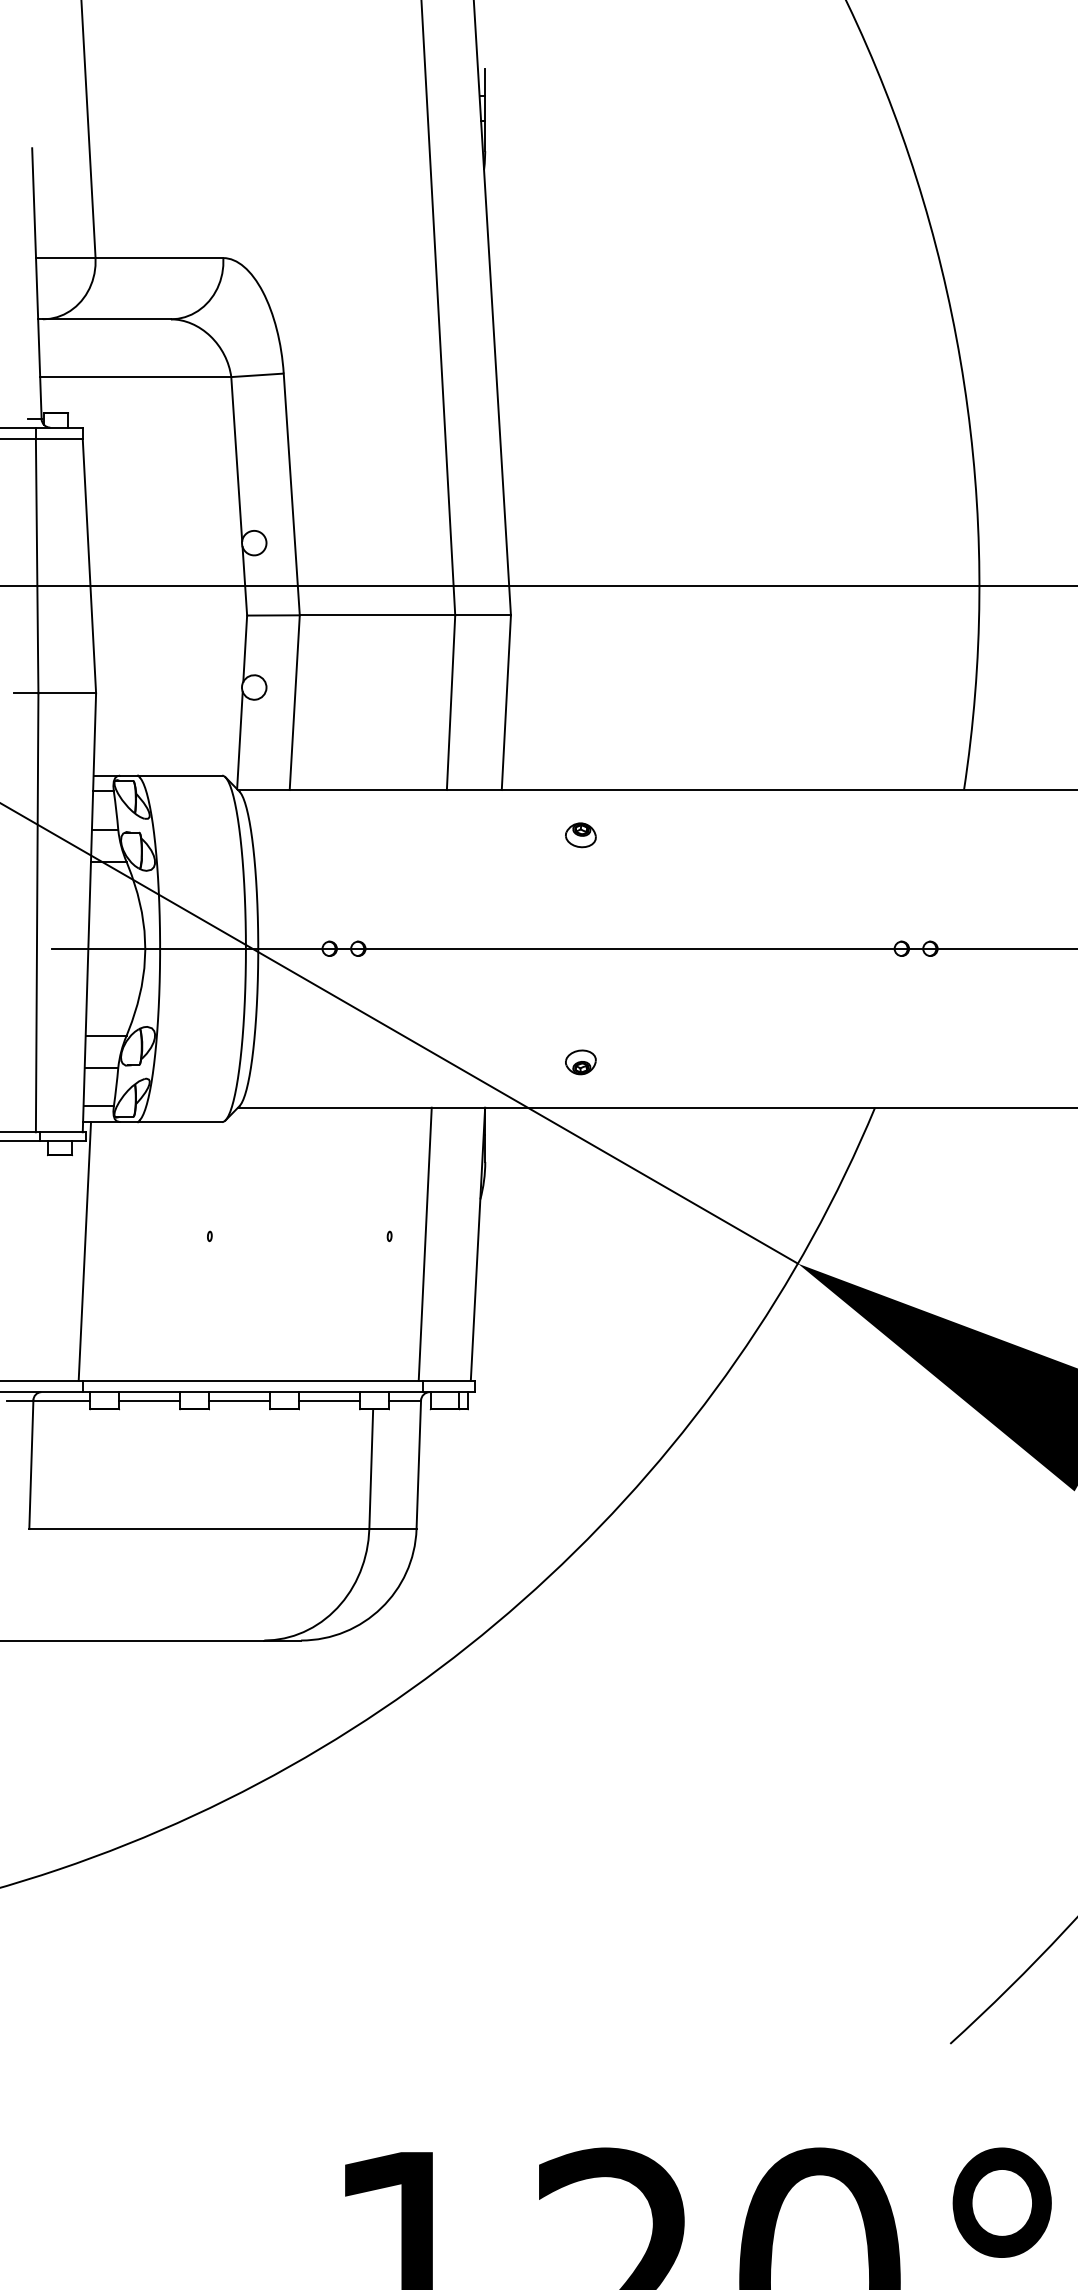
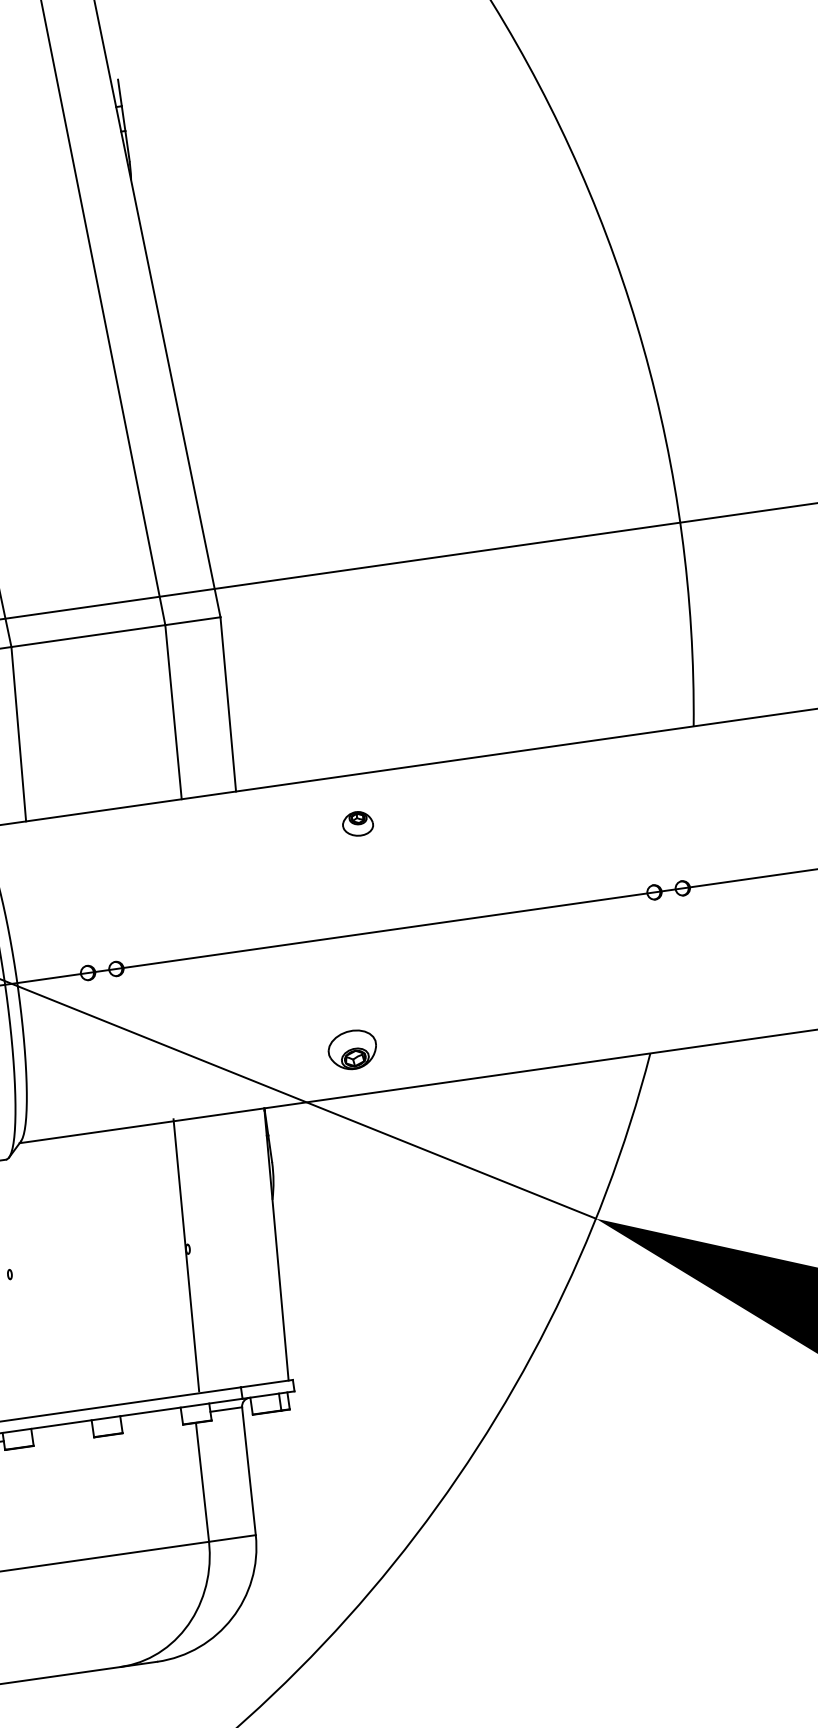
part: (580, 835) -> (357, 824), moved
part: (580, 1062) -> (352, 1050), size x1.6
line: (424, 1243) -> (185, 1254), moved
line: (239, 1400) -> (62, 1432), removed
line: (329, 1400) -> (151, 1420), removed

